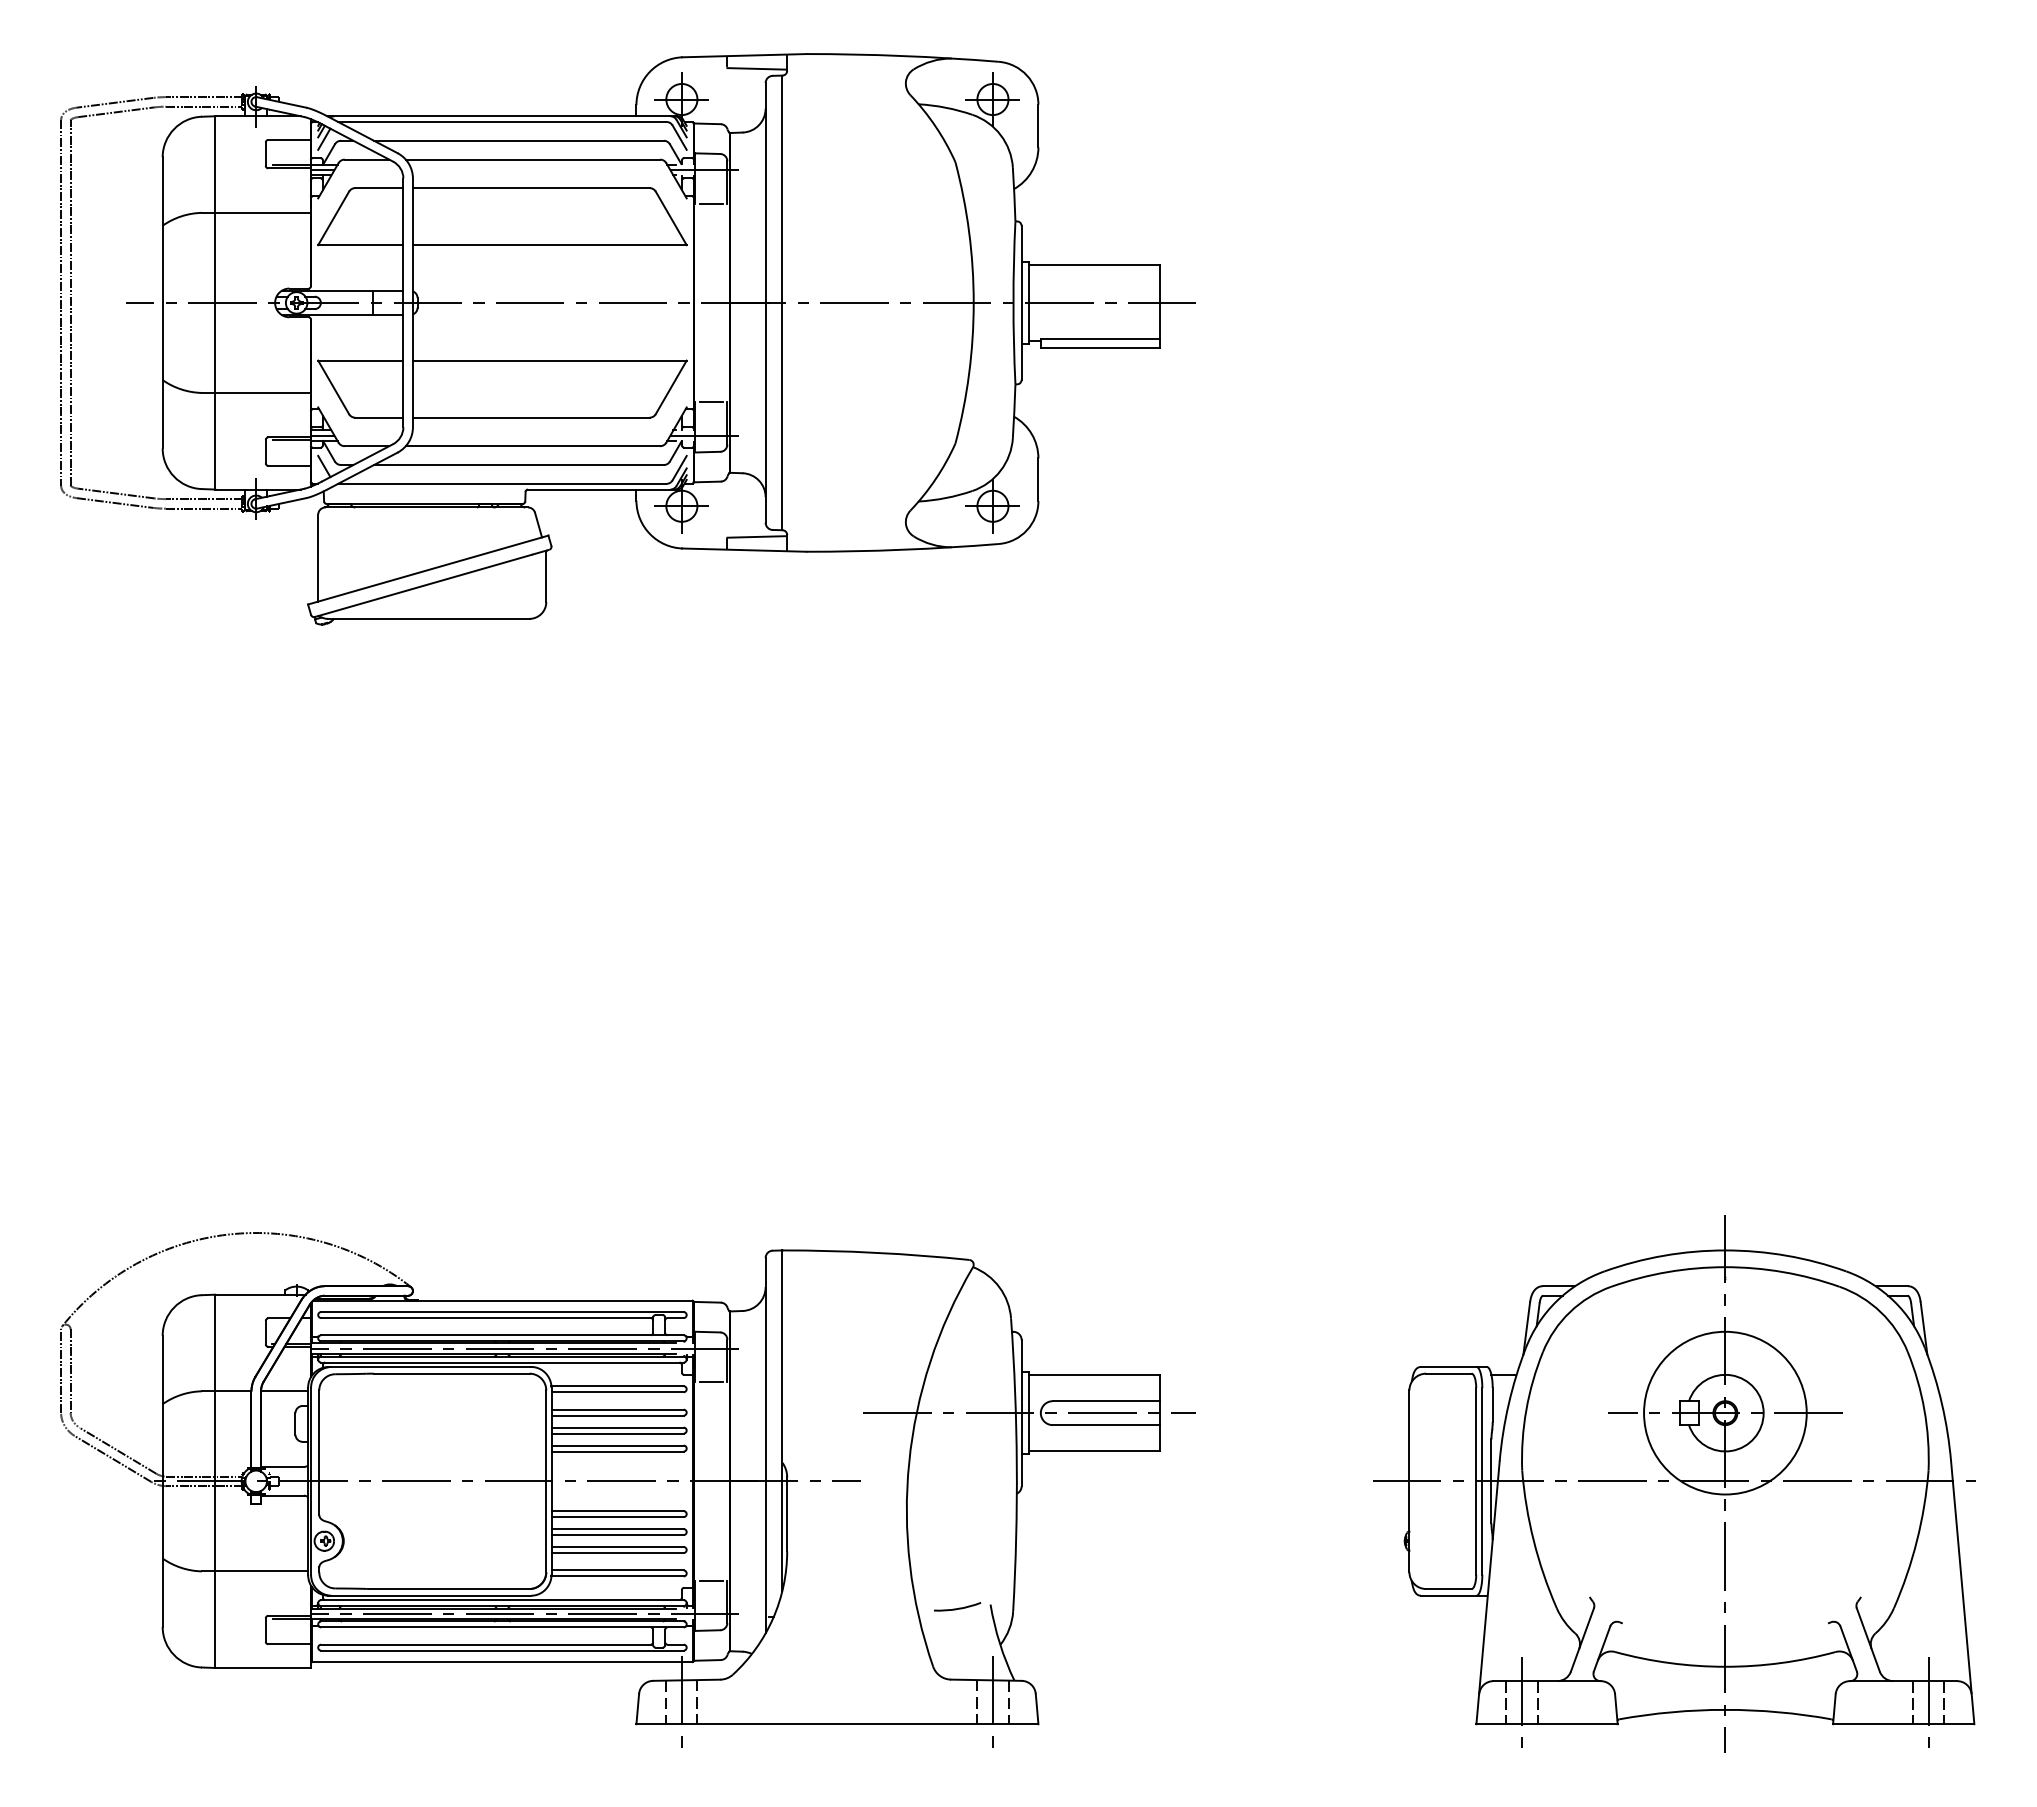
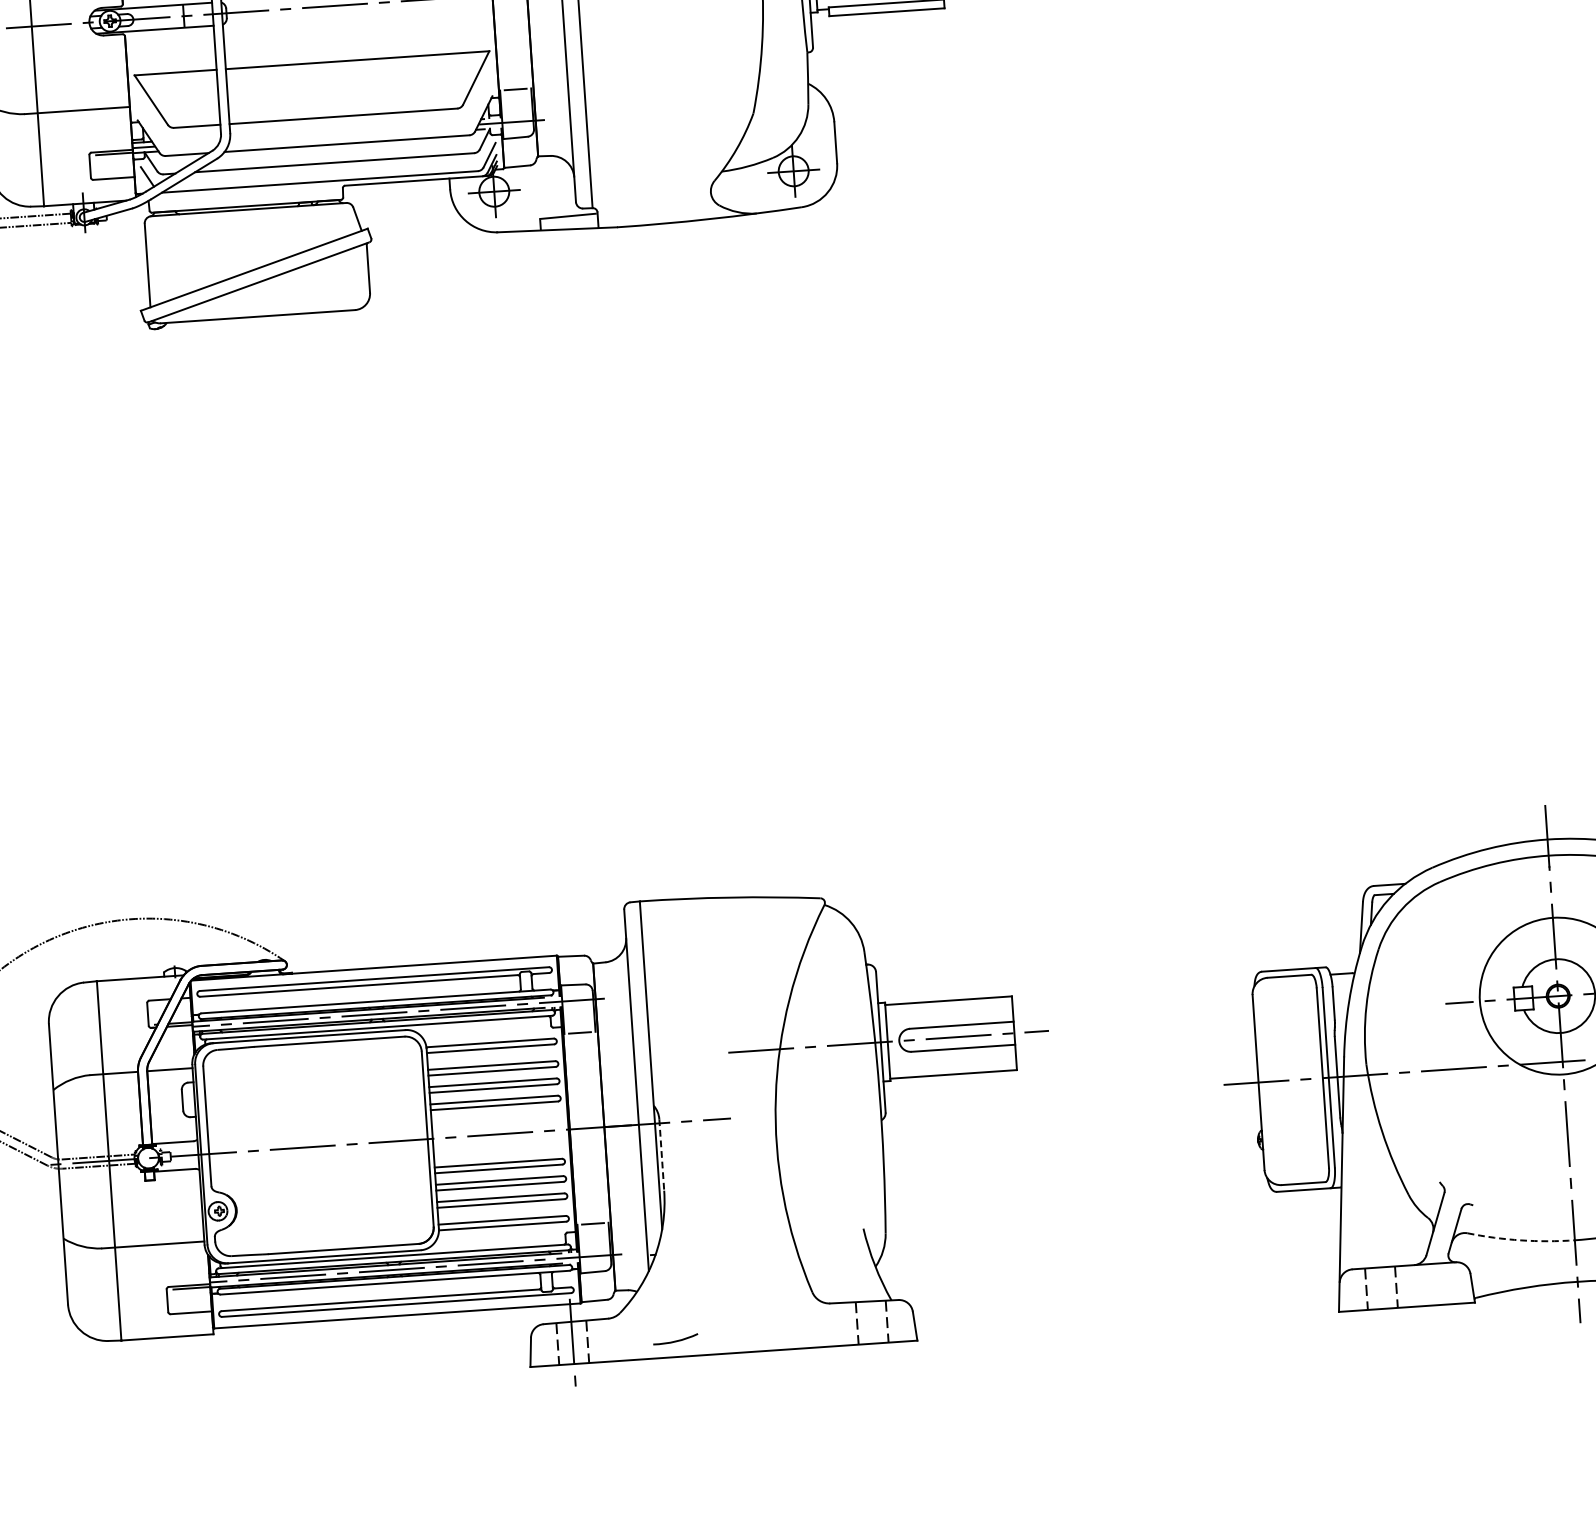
line: (787, 1514) -> (662, 1155), solid -> dashed
arc: (958, 1607) -> (676, 1339), moved
arc: (1669, 1663) -> (1520, 1240), solid -> dashed
line: (992, 1702) -> (871, 1322), removed
line: (1522, 1702) -> (1381, 1287), removed

